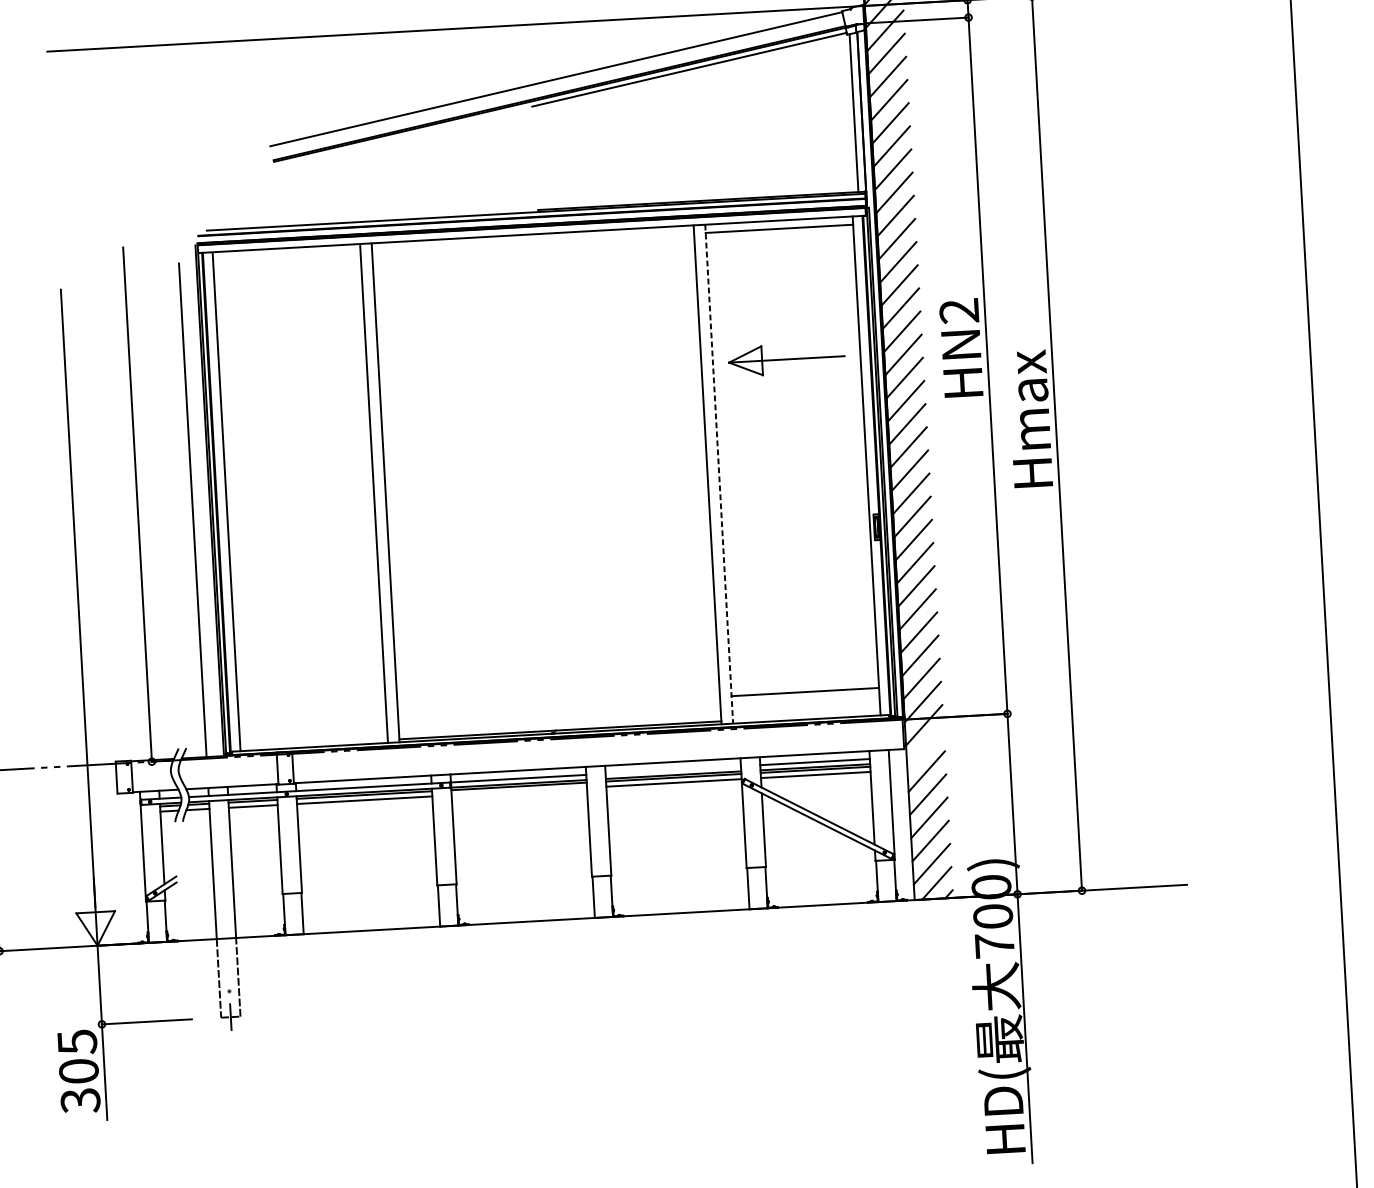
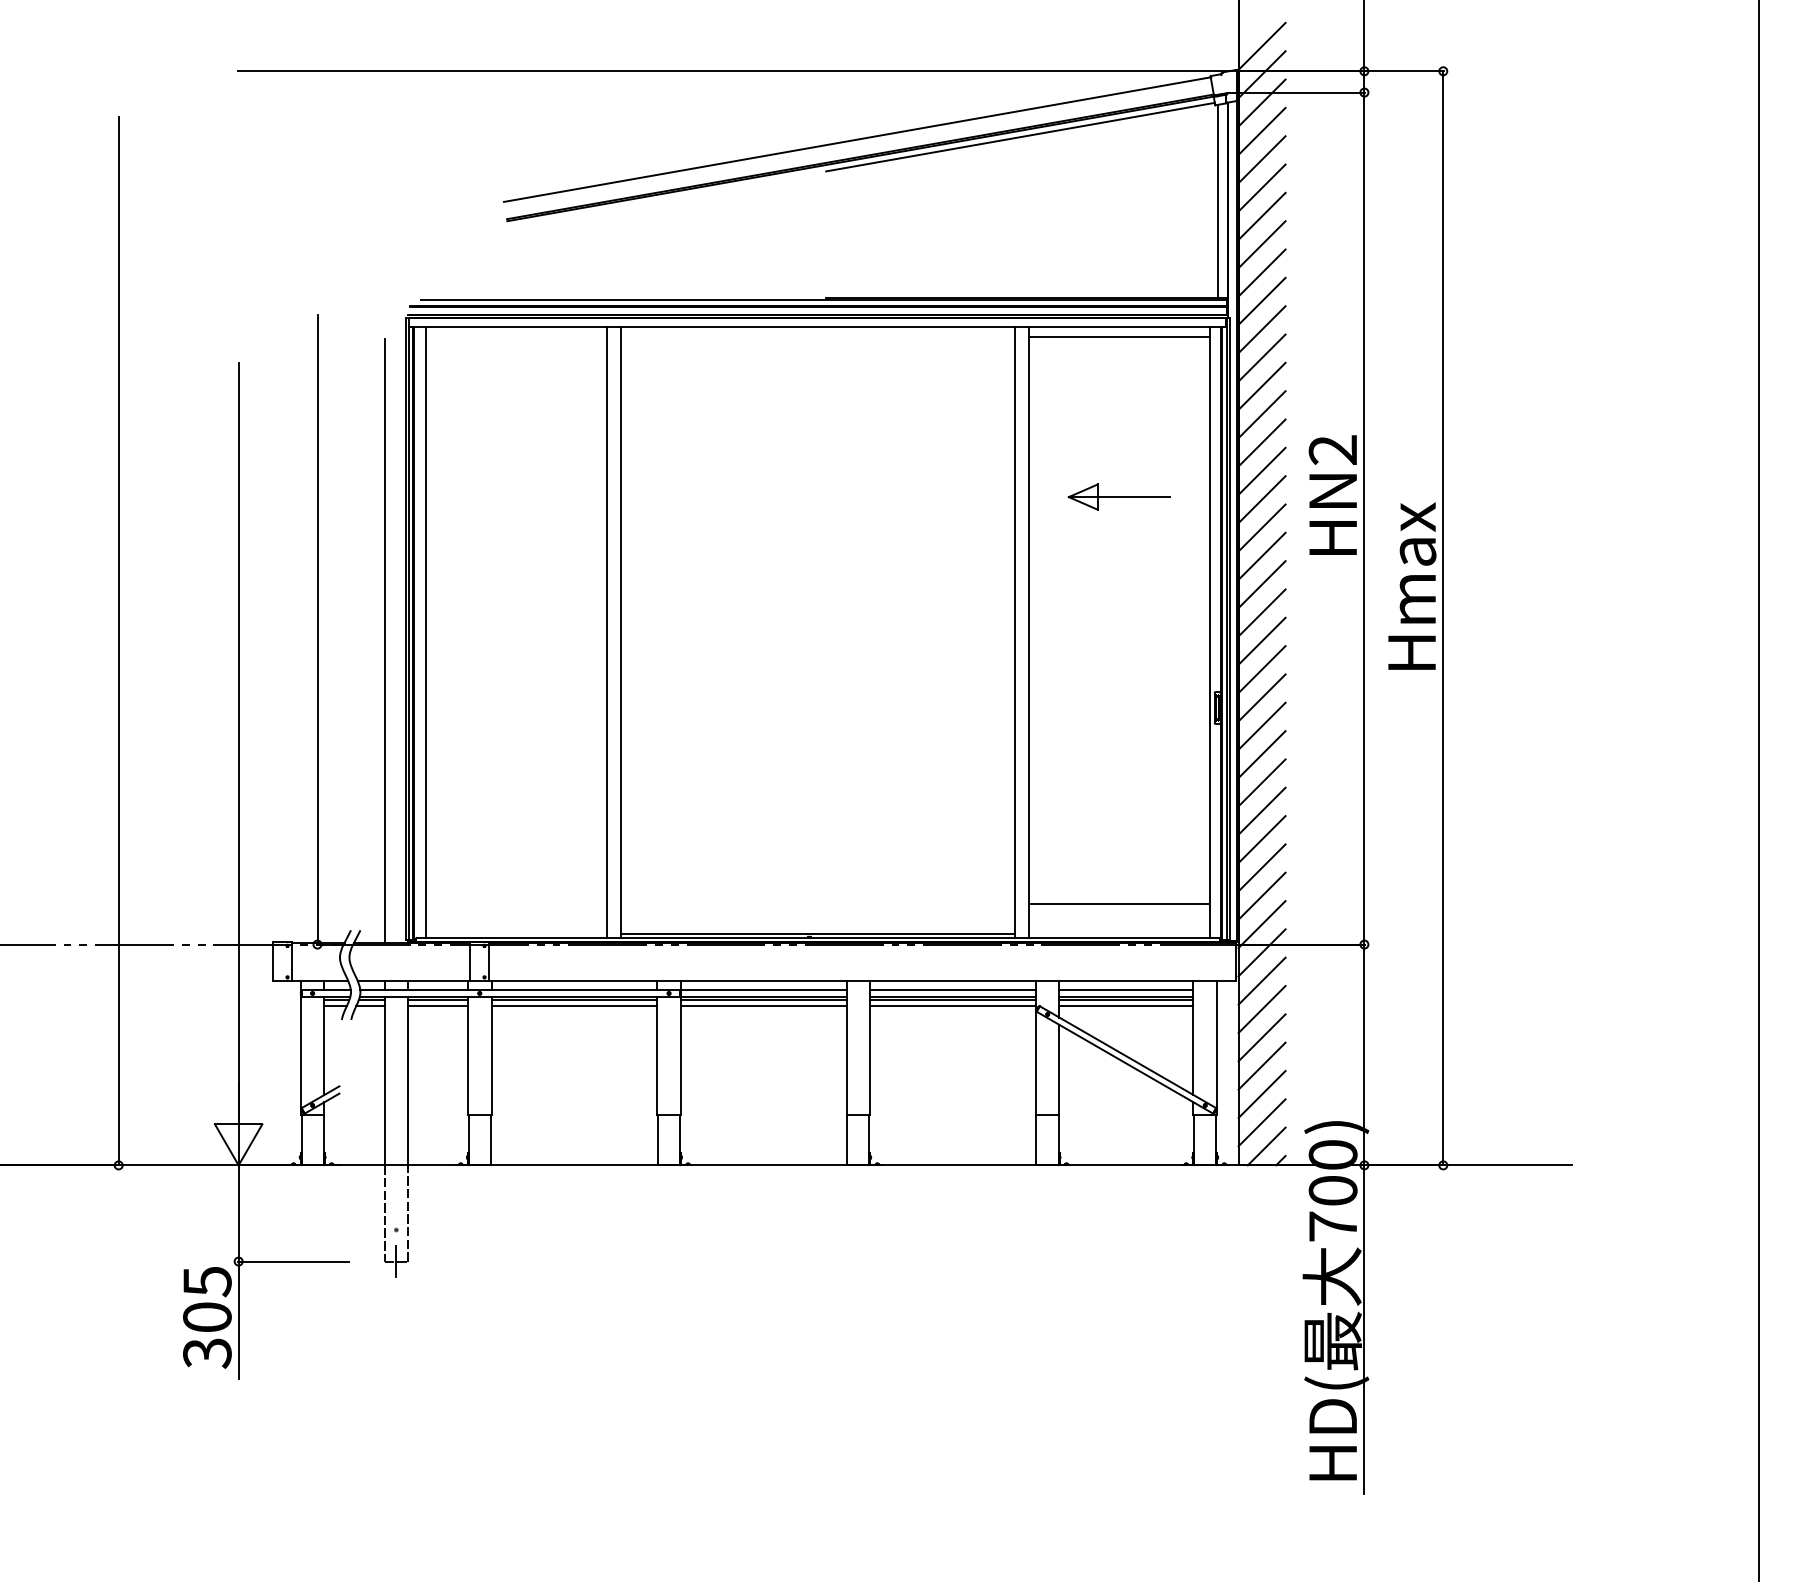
part: (786, 358) -> (1118, 496), size x0.71
line: (719, 474) -> (1029, 633), dashed -> solid
line: (925, 747) -> (1261, 980), added
line: (672, 770) -> (952, 990), added
line: (519, 791) -> (763, 1006), added

